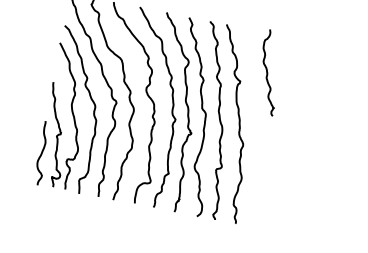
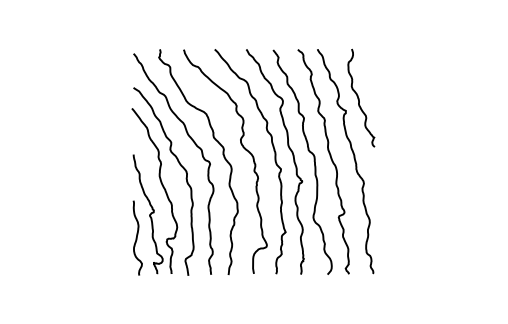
curve: (268, 72) -> (359, 98), moved

